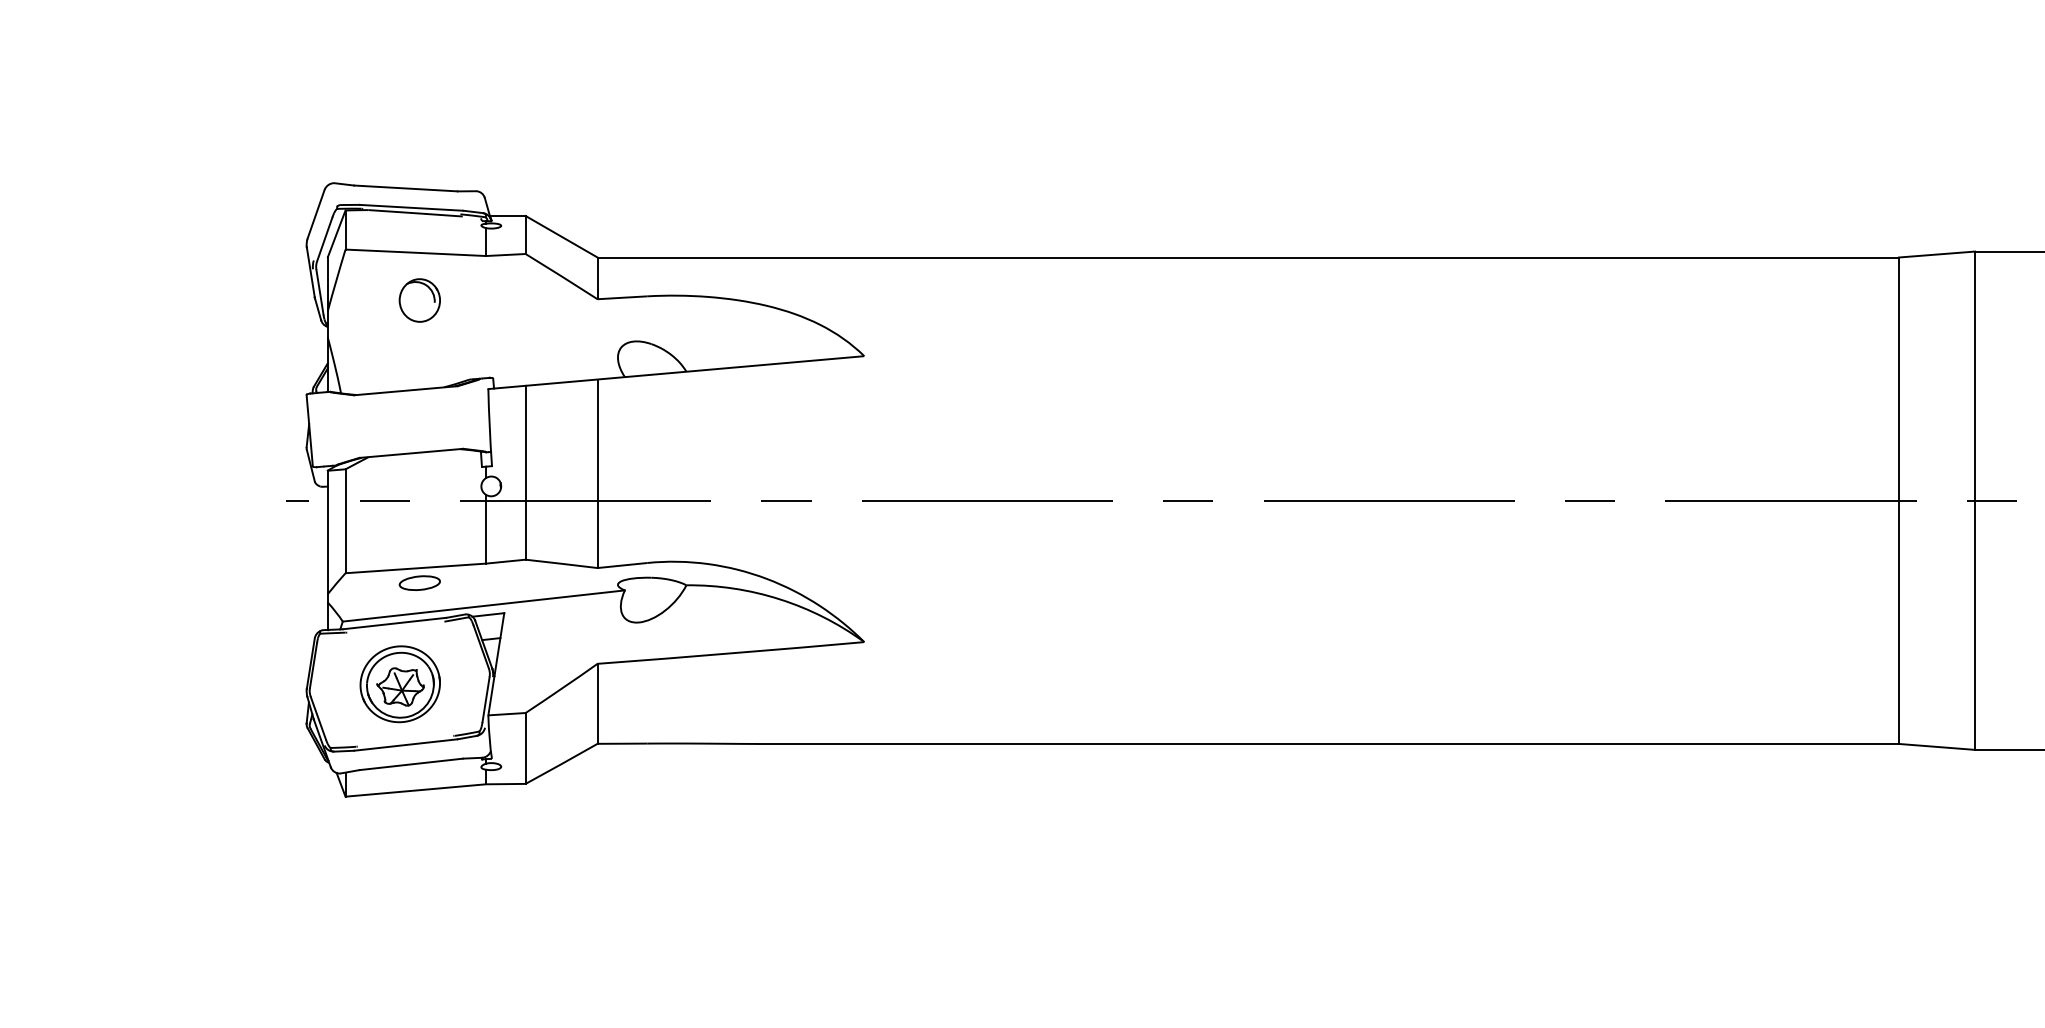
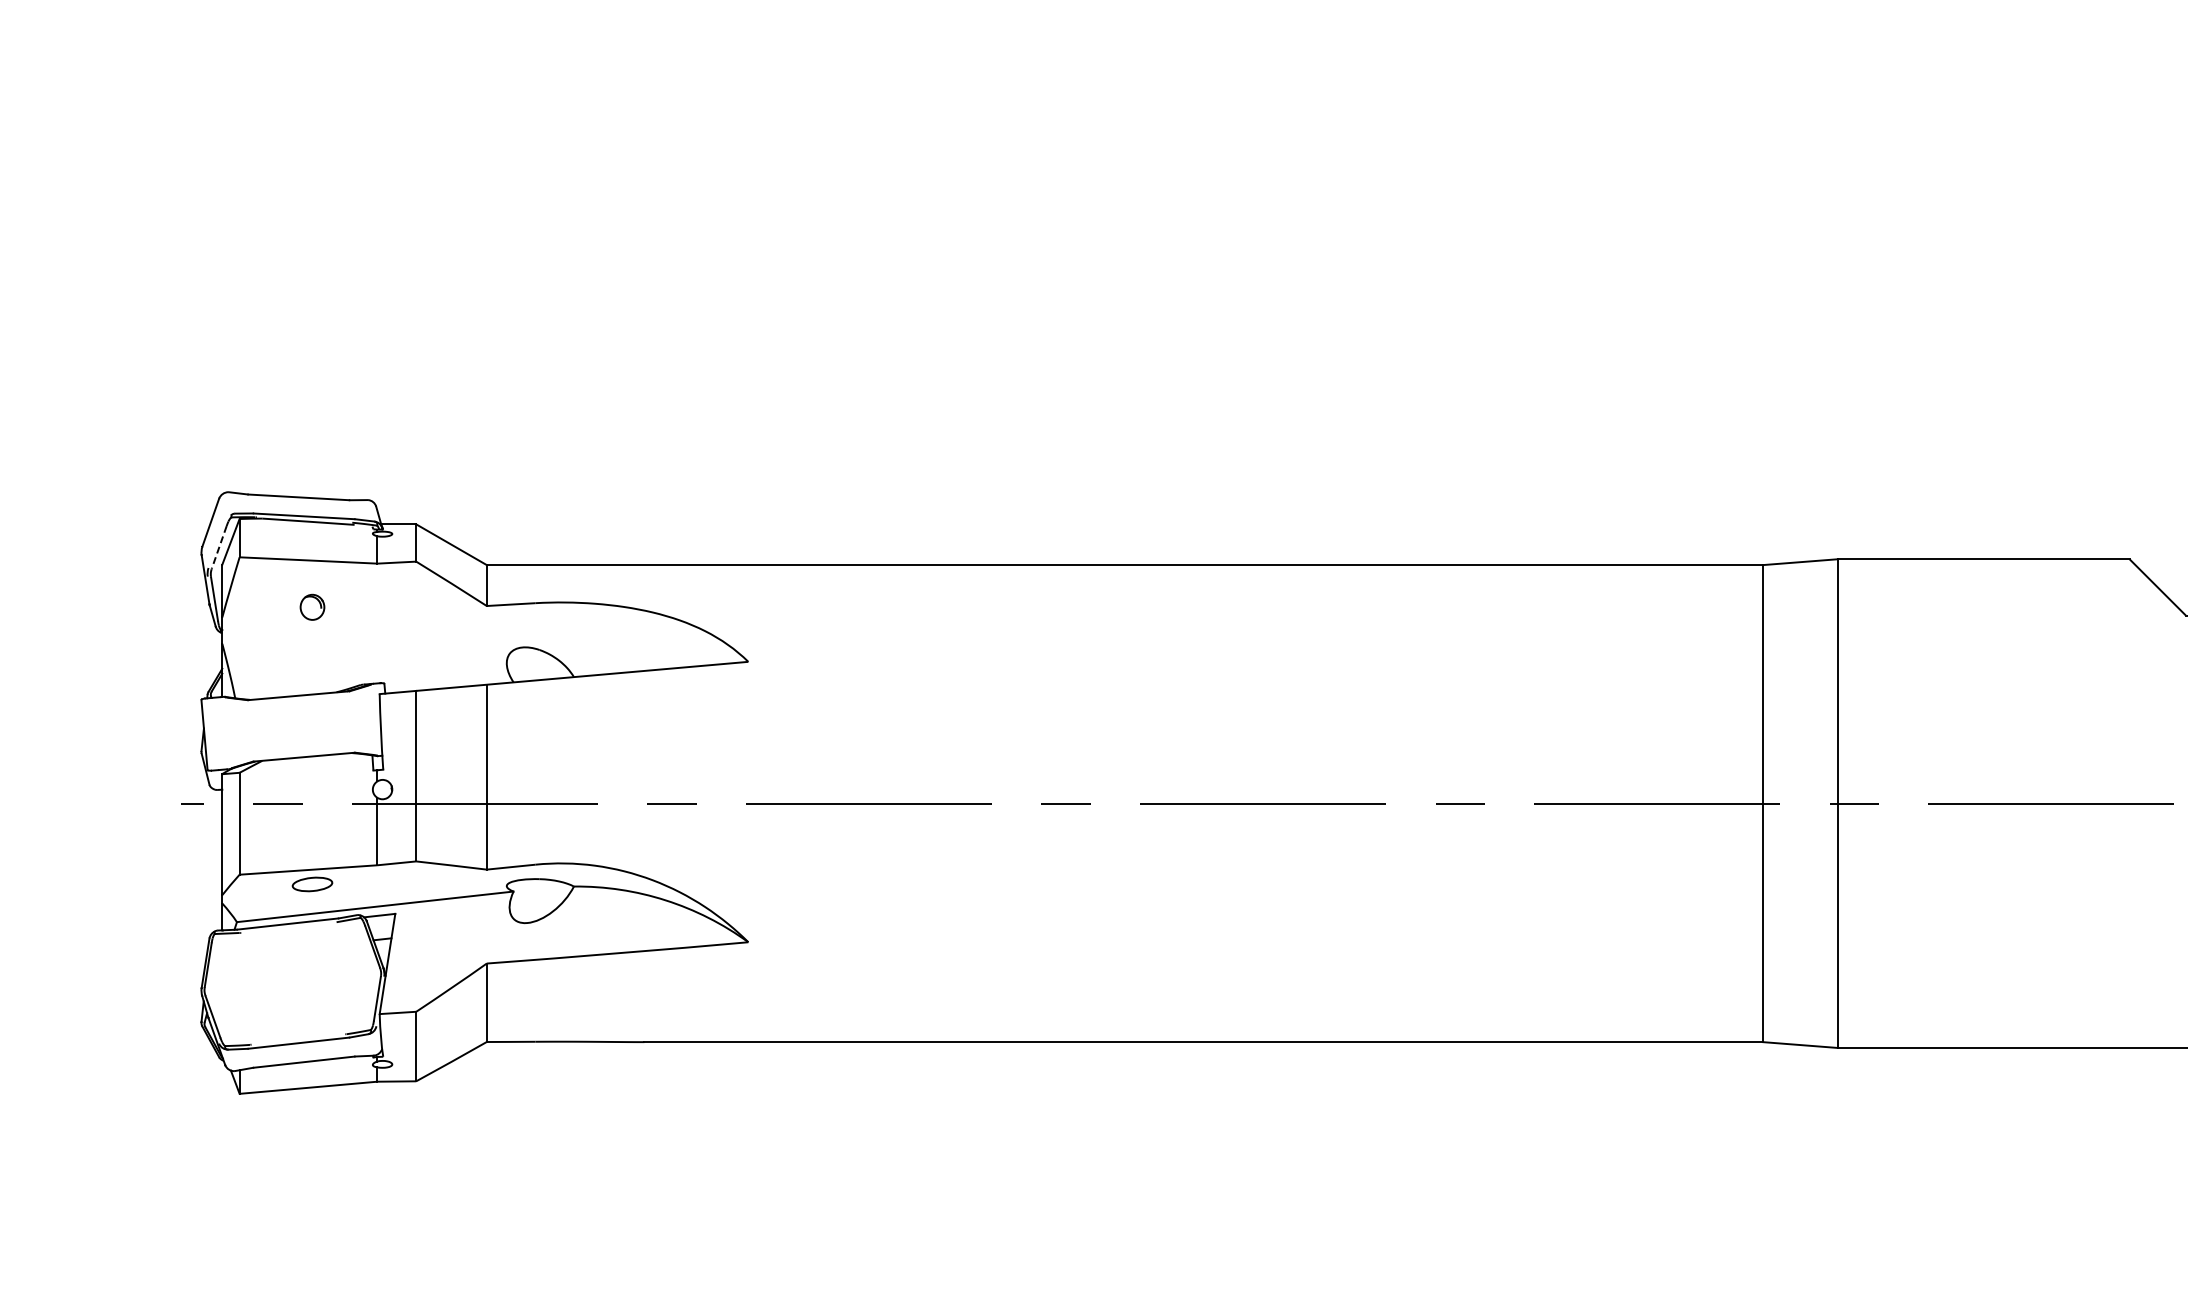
line: (325, 239) -> (219, 547), solid -> dashed
part: (419, 300) -> (312, 607), size x0.6
part: (400, 684) -> (293, 983), removed

